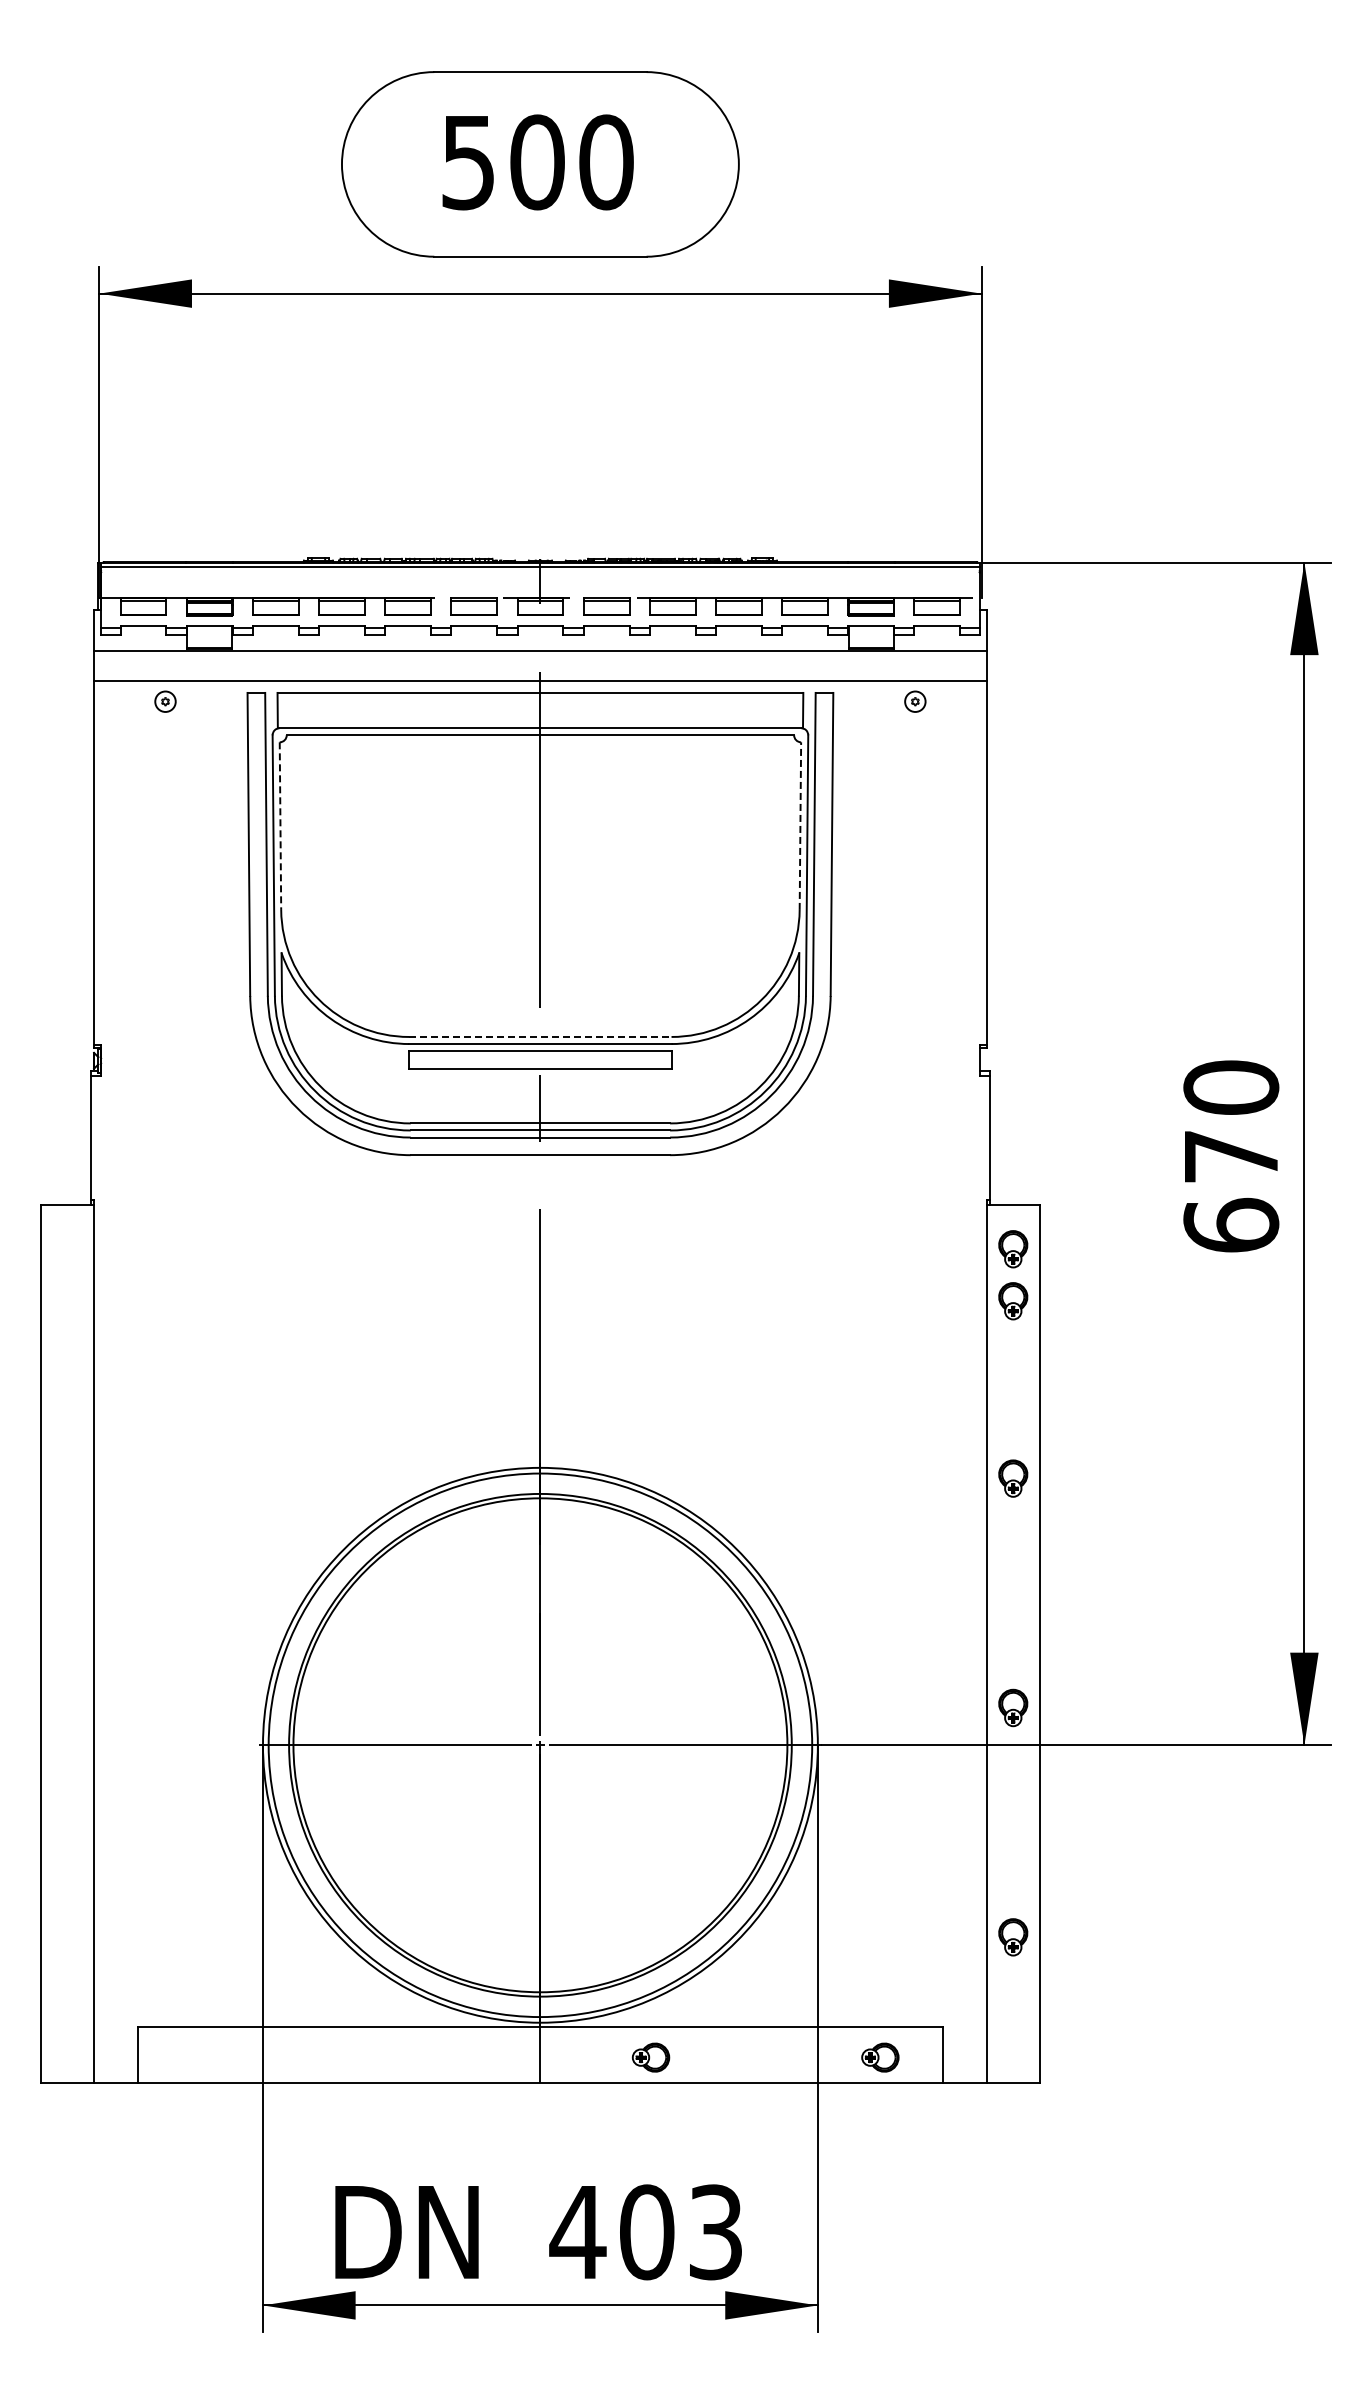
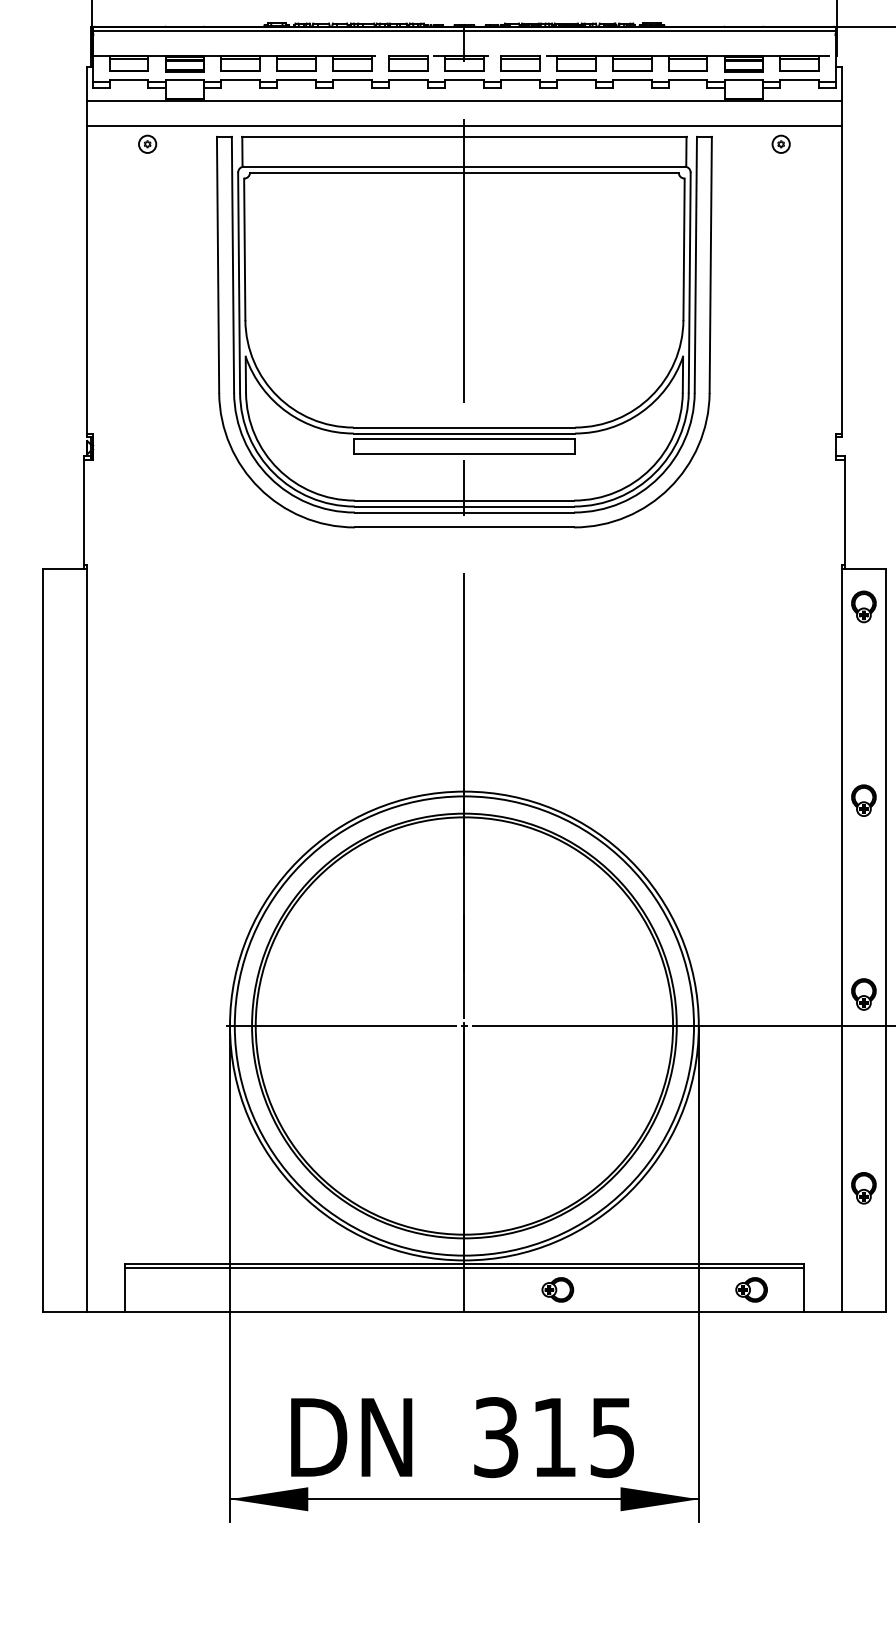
line: (280, 826) -> (244, 249), dashed -> solid
line: (800, 826) -> (684, 249), dashed -> solid
line: (540, 1036) -> (464, 427), dashed -> solid
part: (1013, 1301) -> (864, 651), removed
line: (540, 2031) -> (464, 1267), added
text: (645, 2232) -> (553, 1437), 403 -> 315

